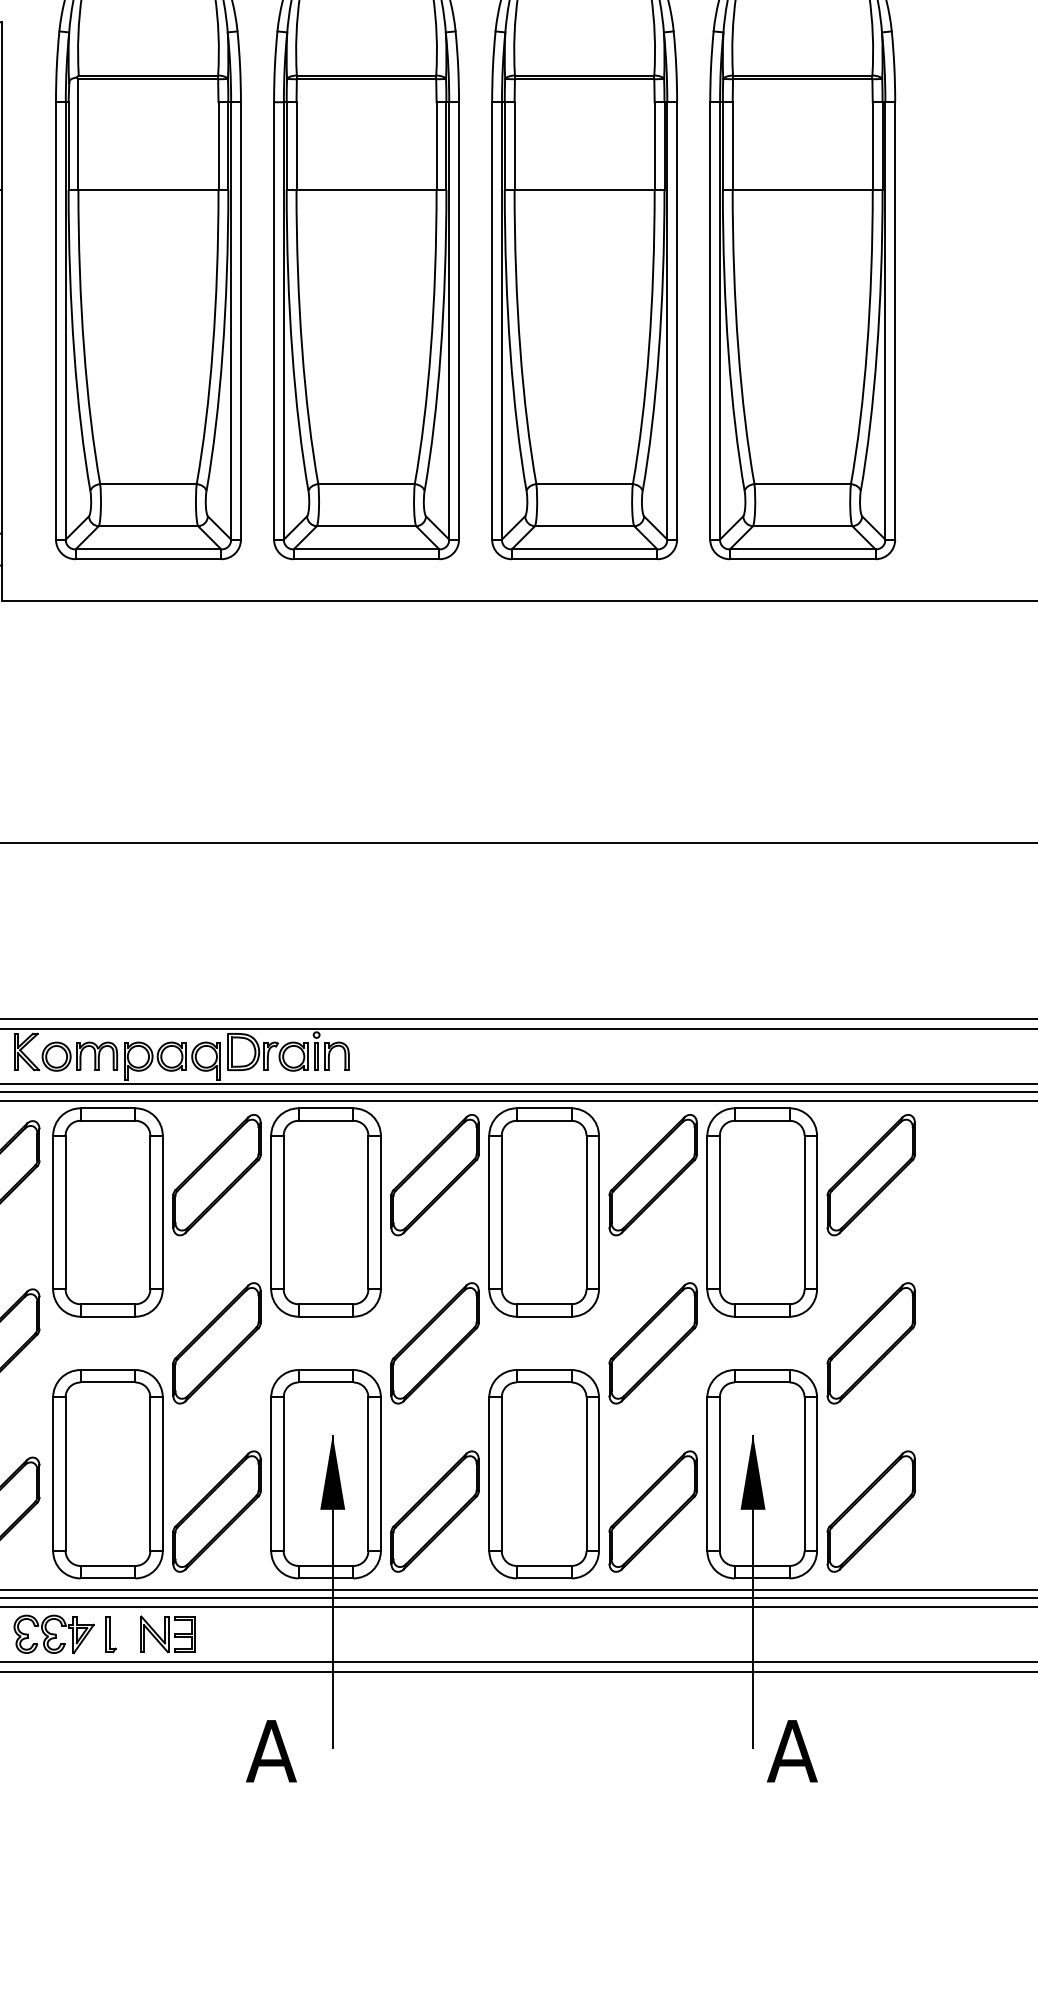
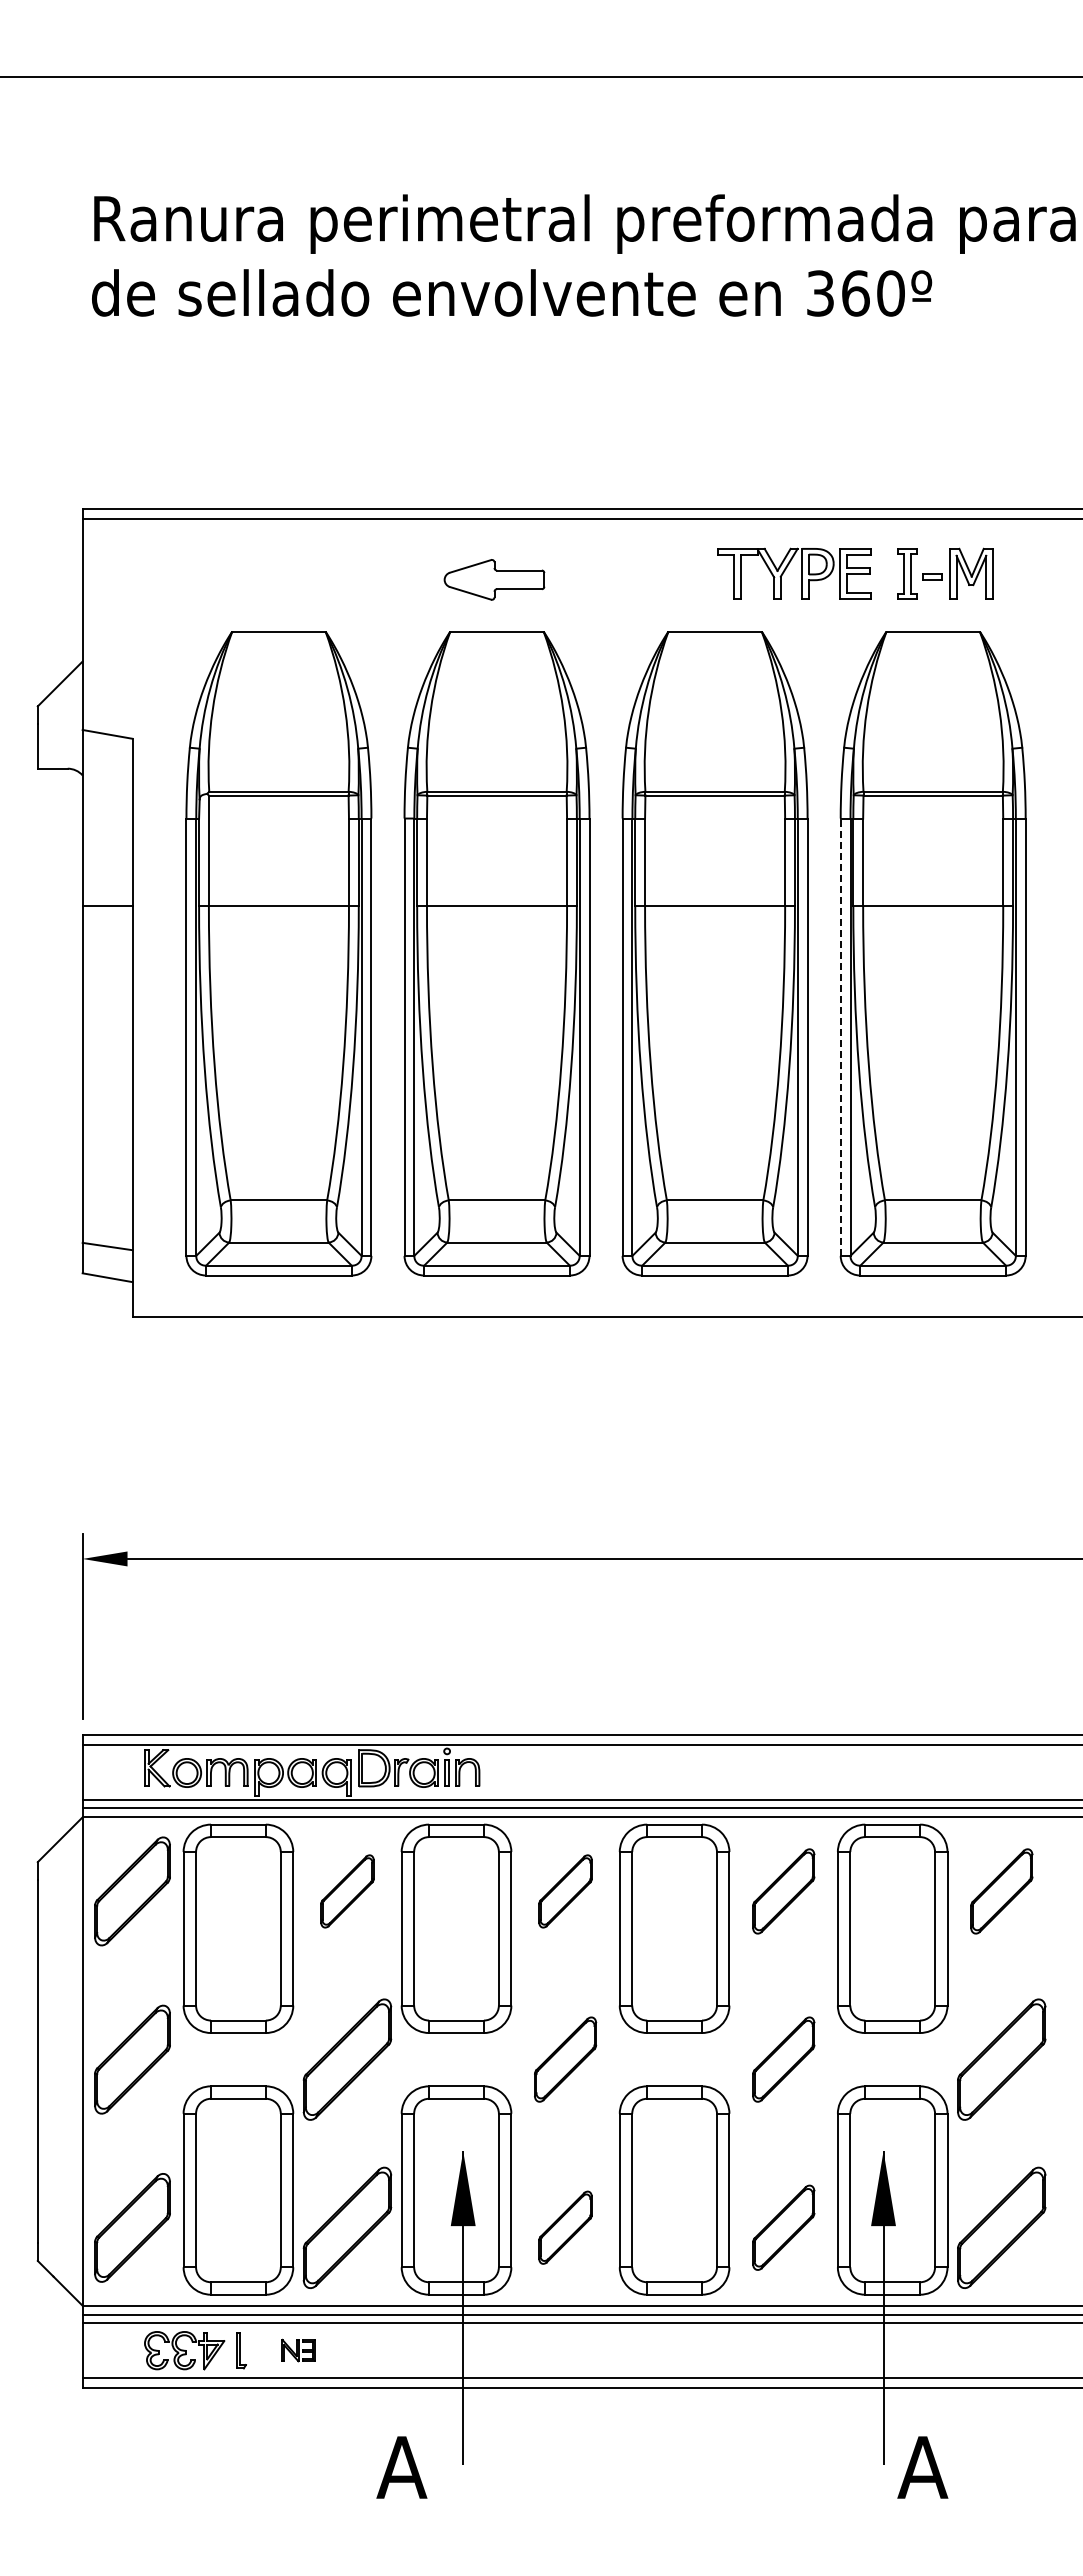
line: (710, 321) -> (840, 1037), solid -> dashed
part: (217, 1175) -> (347, 1891), size x0.6
part: (435, 1175) -> (565, 1891), size x0.6
part: (653, 1175) -> (783, 1891), size x0.7
part: (871, 1175) -> (1001, 1891), size x0.7
part: (435, 1343) -> (565, 2059), size x0.7
part: (653, 1343) -> (783, 2059), size x0.7
part: (435, 1511) -> (565, 2227), size x0.6
part: (653, 1511) -> (783, 2227), size x0.7
part: (168, 1634) -> (298, 2350), size x0.6

